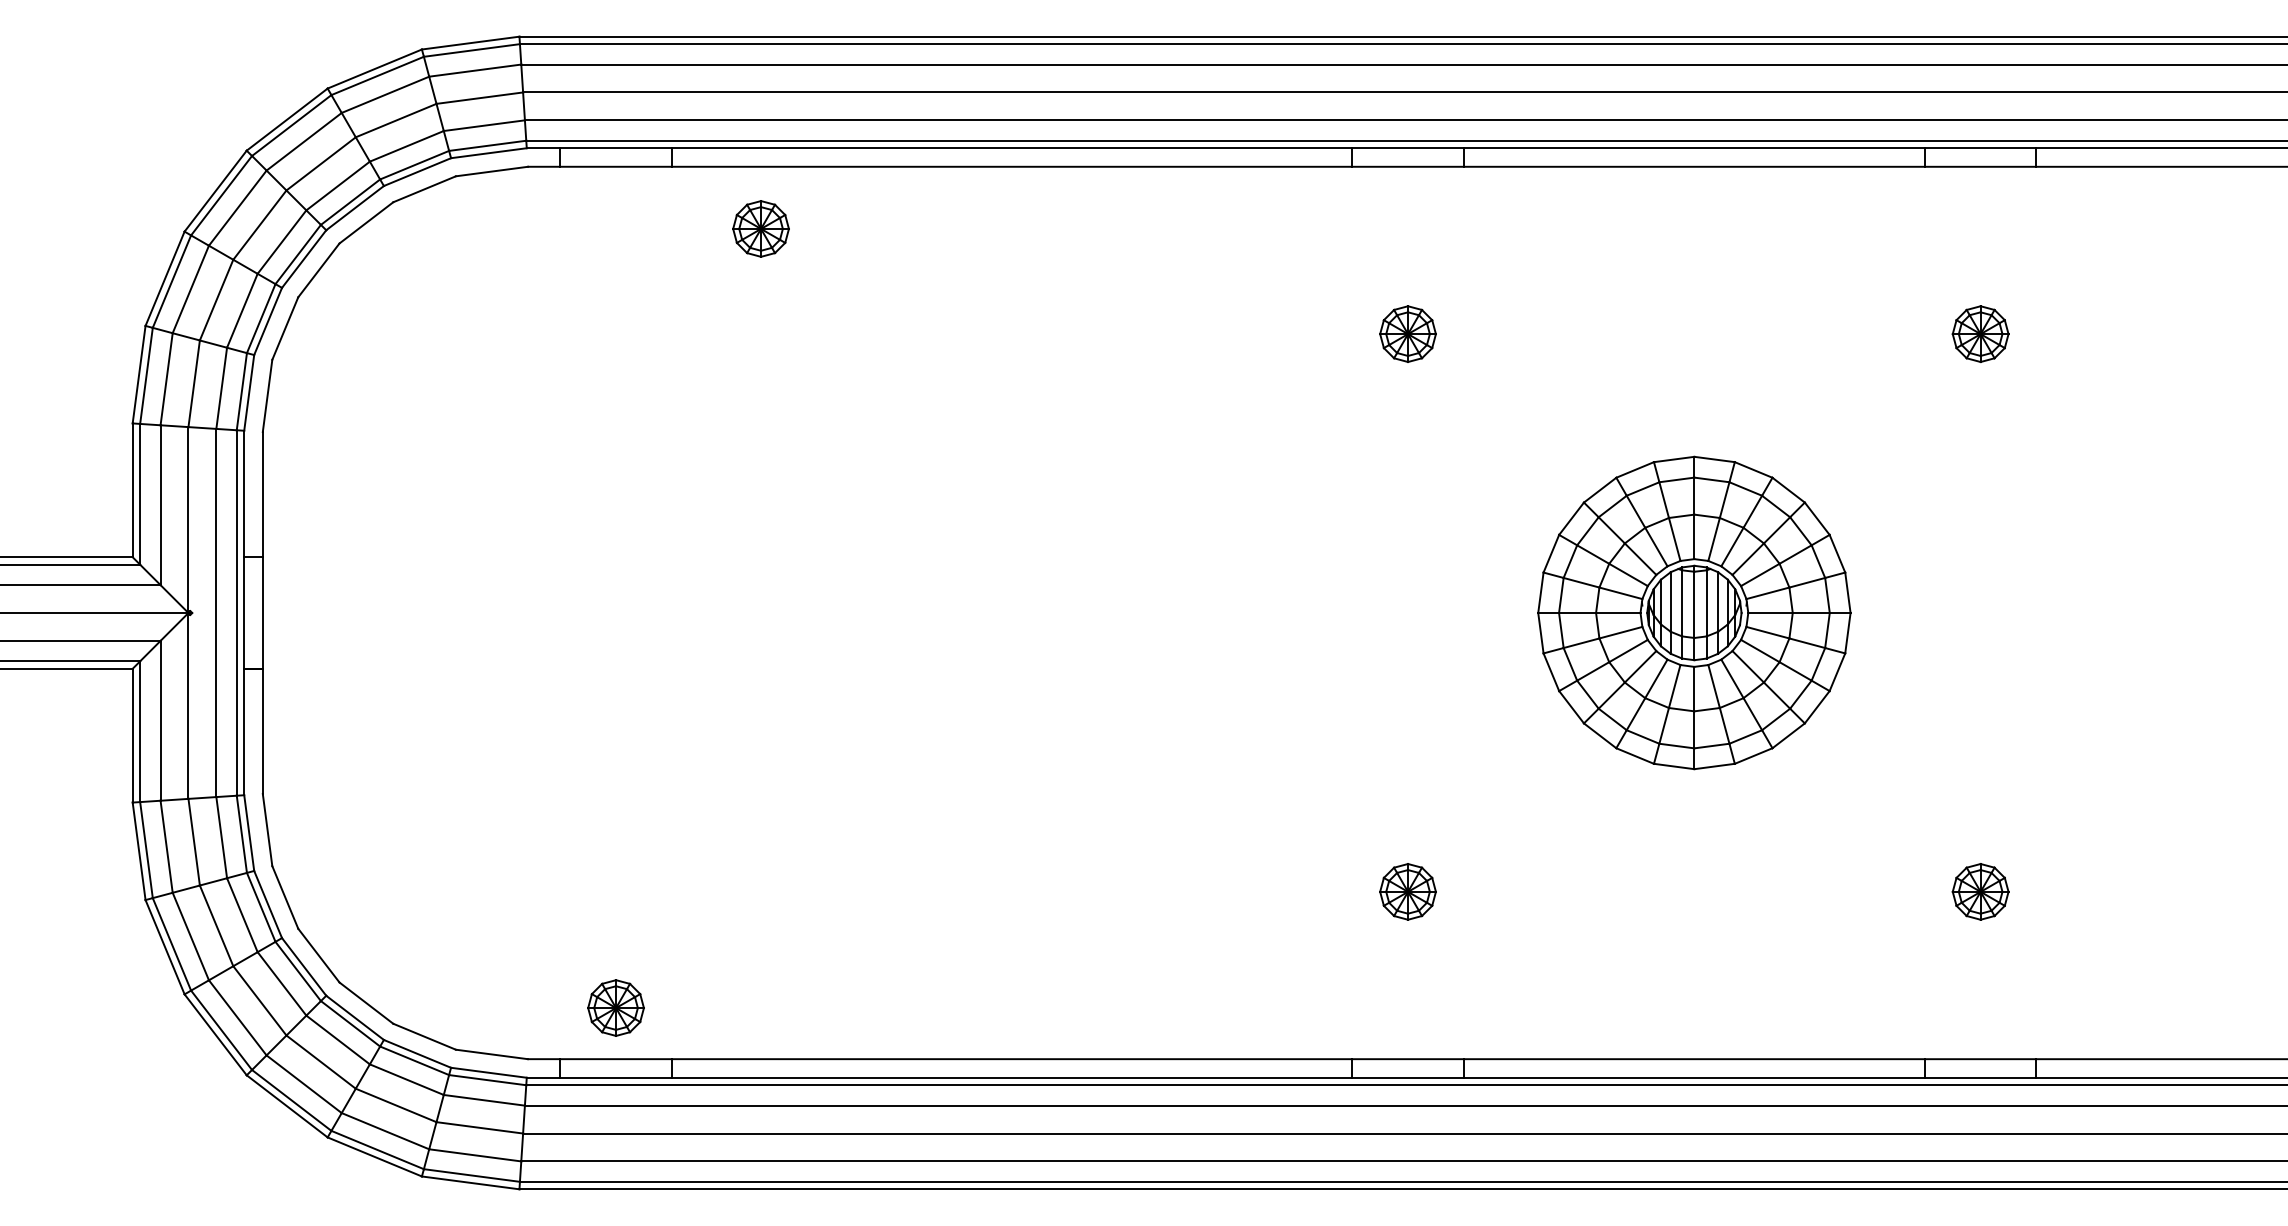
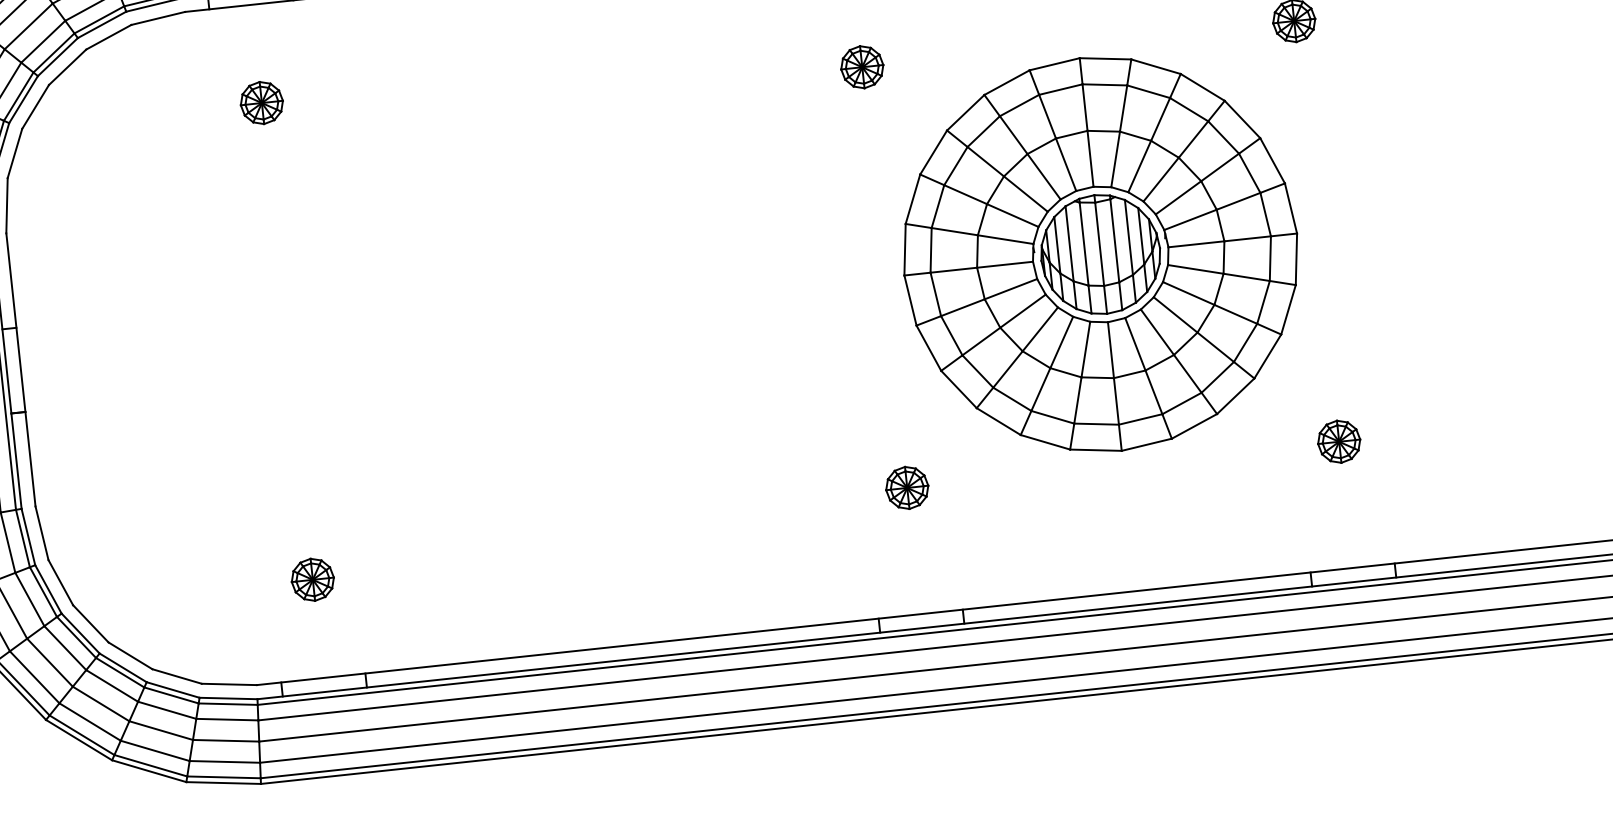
part: (760, 228) -> (261, 102), moved
part: (1694, 612) -> (1100, 254), size x1.67
part: (615, 1007) -> (312, 579), moved

